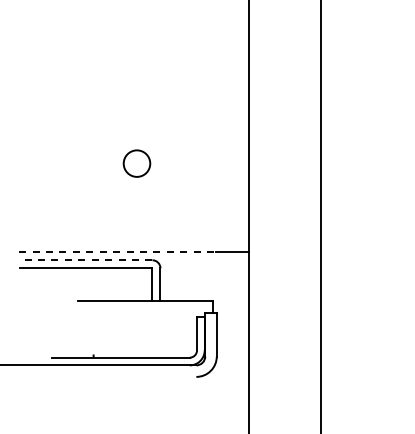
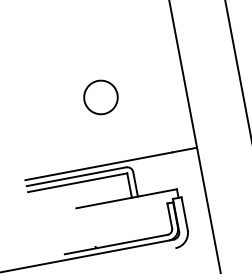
circle: (136, 163) -> (100, 97), size x1.67
line: (117, 252) -> (98, 166), dashed -> solid
line: (85, 260) -> (76, 176), dashed -> solid

